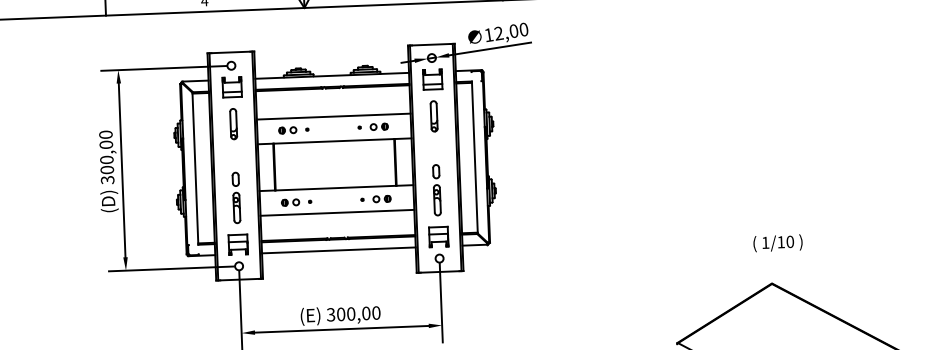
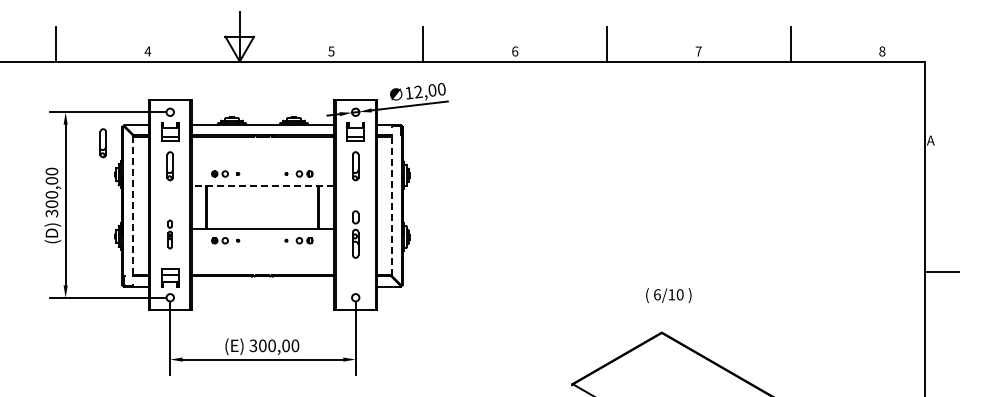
part: (159, 102) -> (102, 143), added
line: (333, 116) -> (262, 162), removed
line: (334, 141) -> (262, 185), solid -> dashed
line: (474, 157) -> (391, 205), solid -> dashed
line: (195, 169) -> (133, 206), solid -> dashed
part: (235, 197) -> (169, 234), size x0.6
line: (336, 212) -> (262, 251), removed
part: (438, 236) -> (355, 277), removed
text: (765, 242) -> (657, 294), 1/10 -> 6/10
line: (338, 250) -> (262, 286), removed

